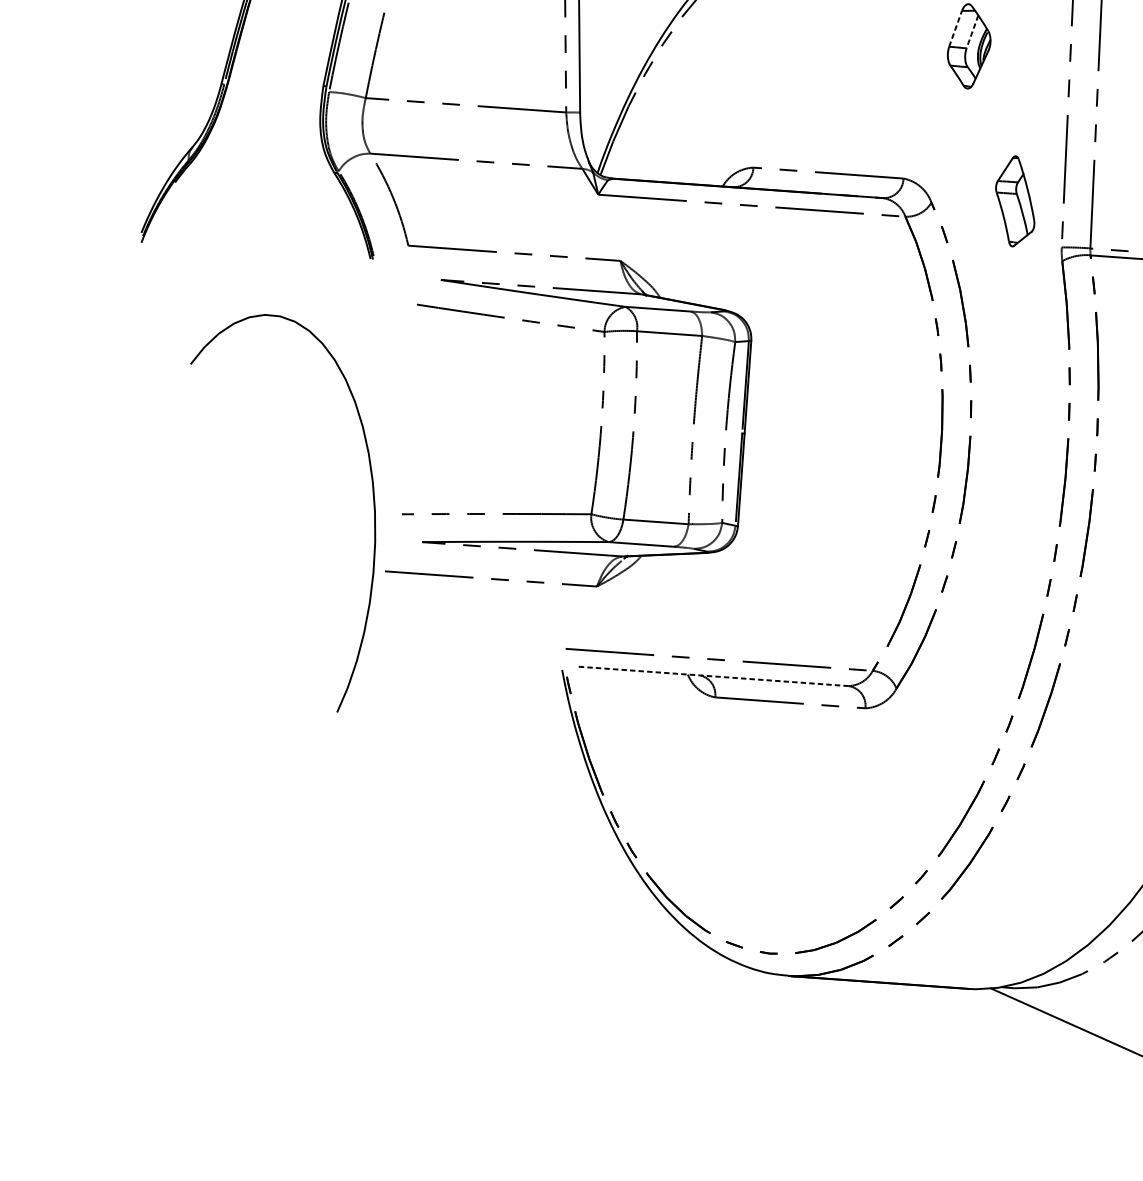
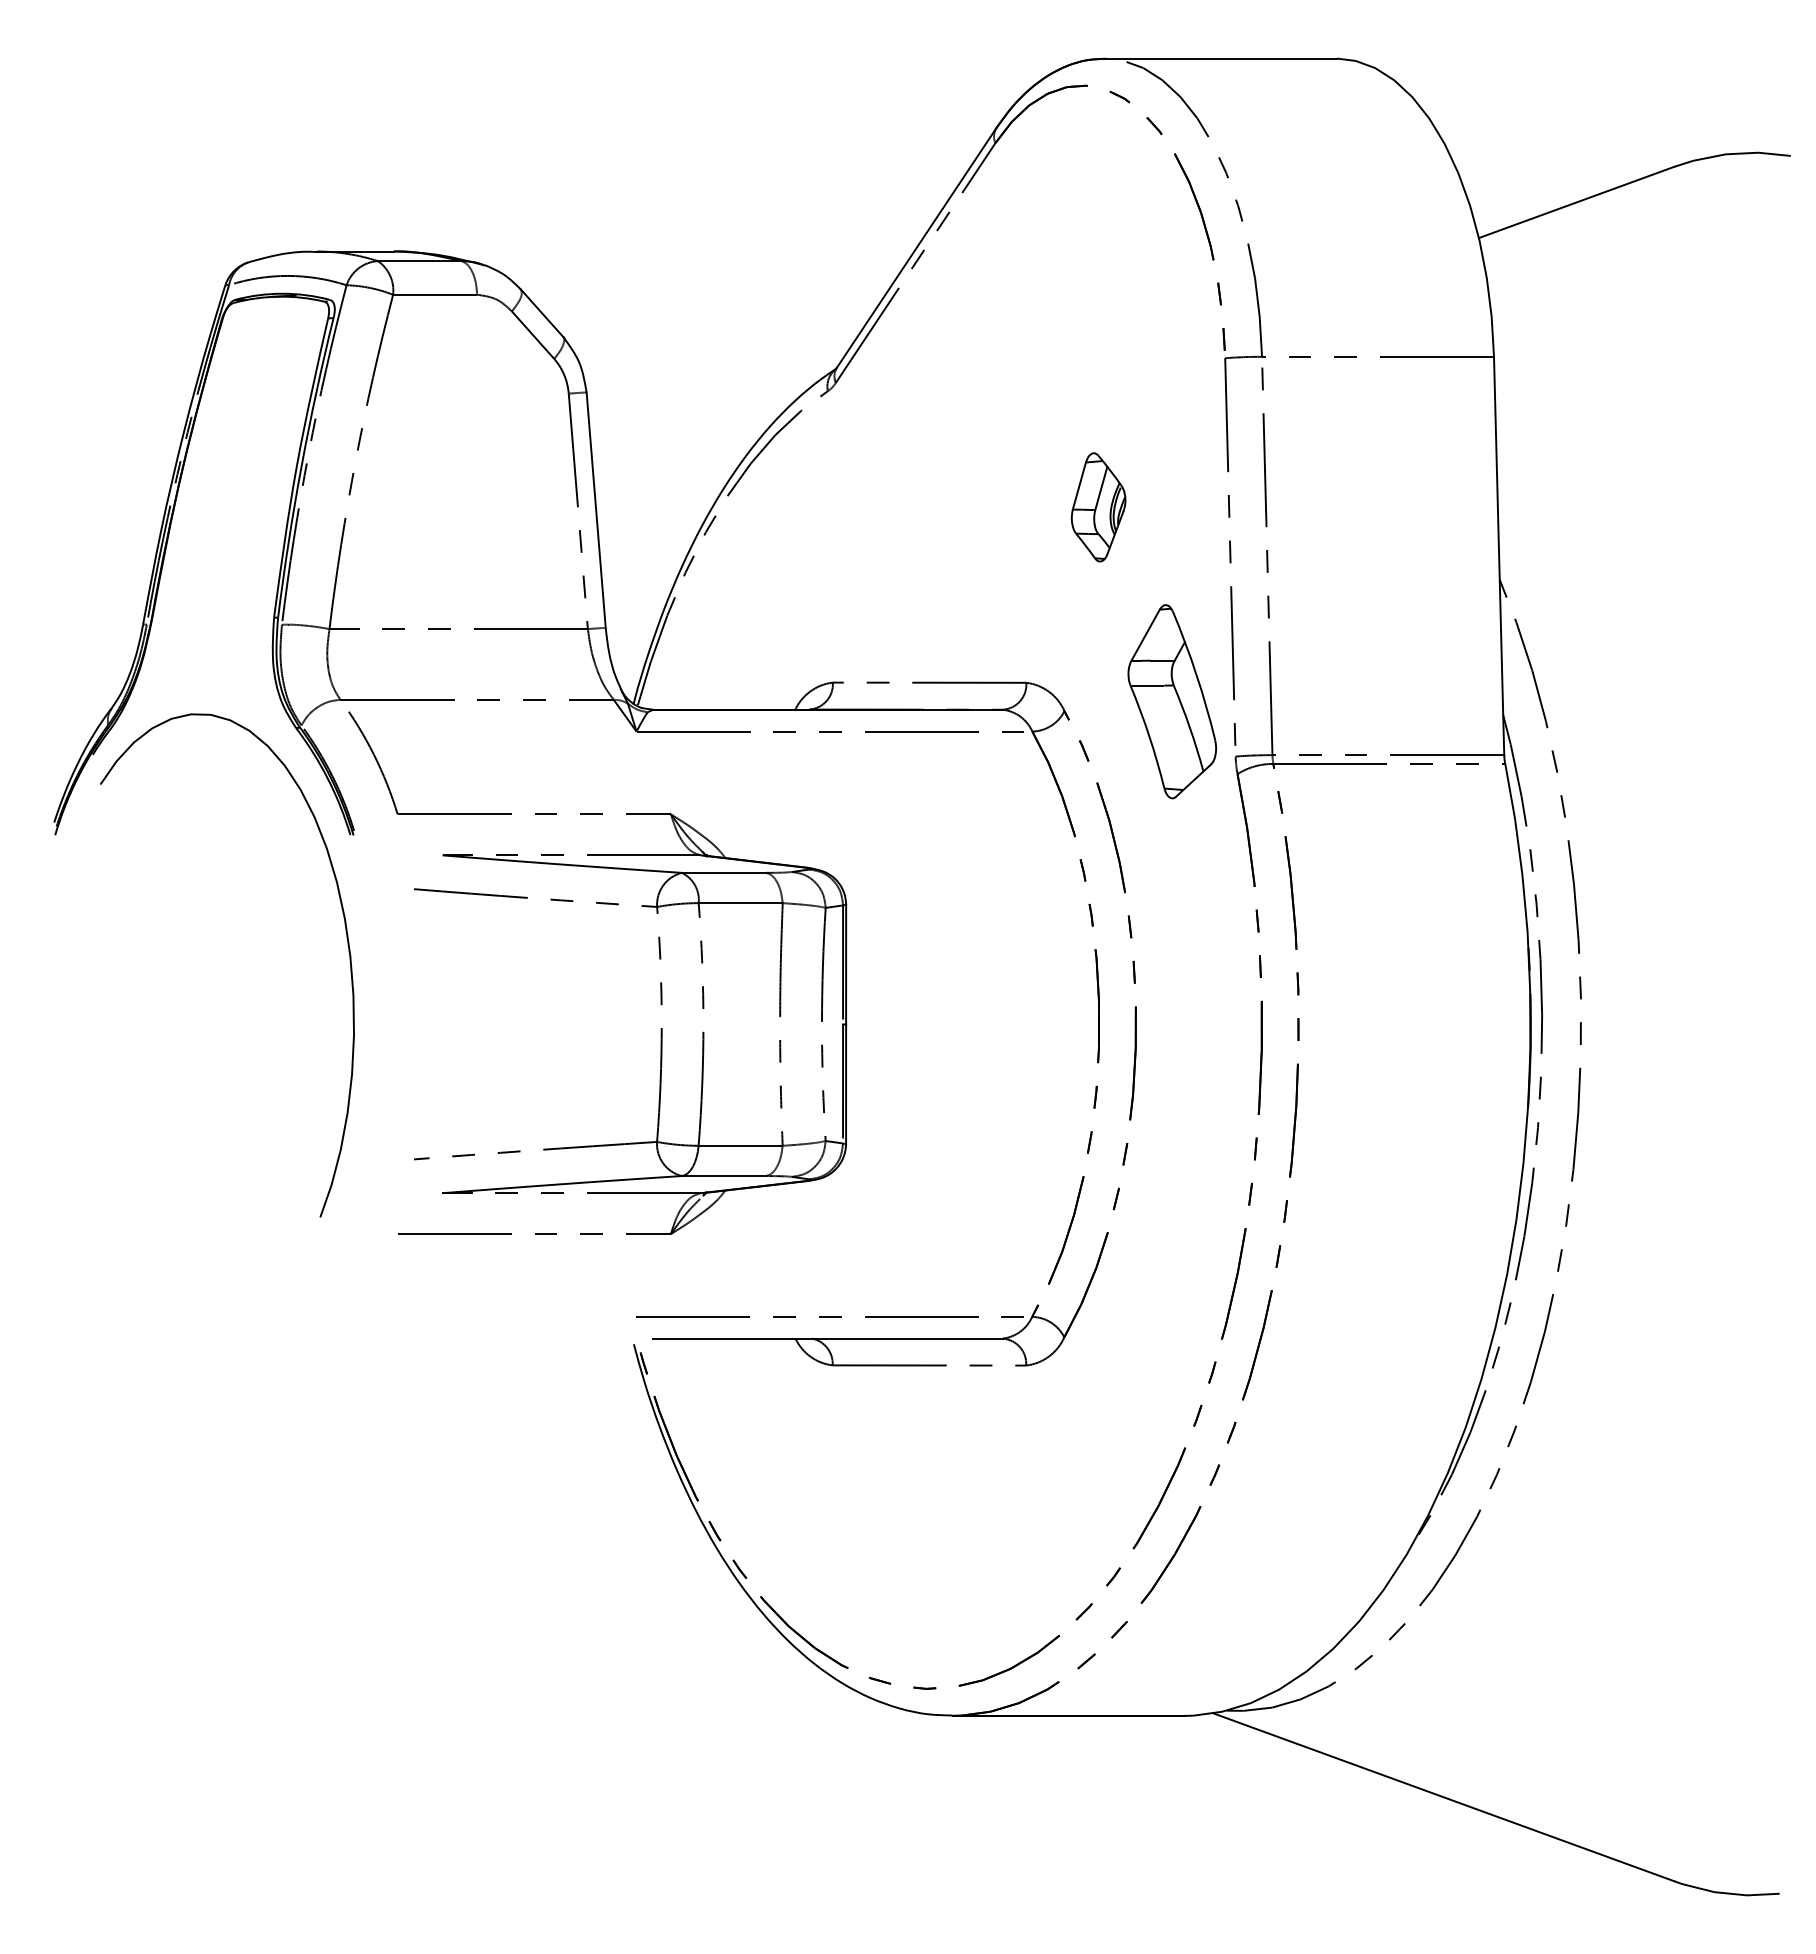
line: (955, 28) -> (1079, 485), dashed -> solid
line: (972, 31) -> (1101, 488), dashed -> solid
part: (1015, 201) -> (1171, 701), size x1.67
curve: (373, 502) -> (347, 945), moved
line: (713, 676) -> (828, 1338), dashed -> solid

